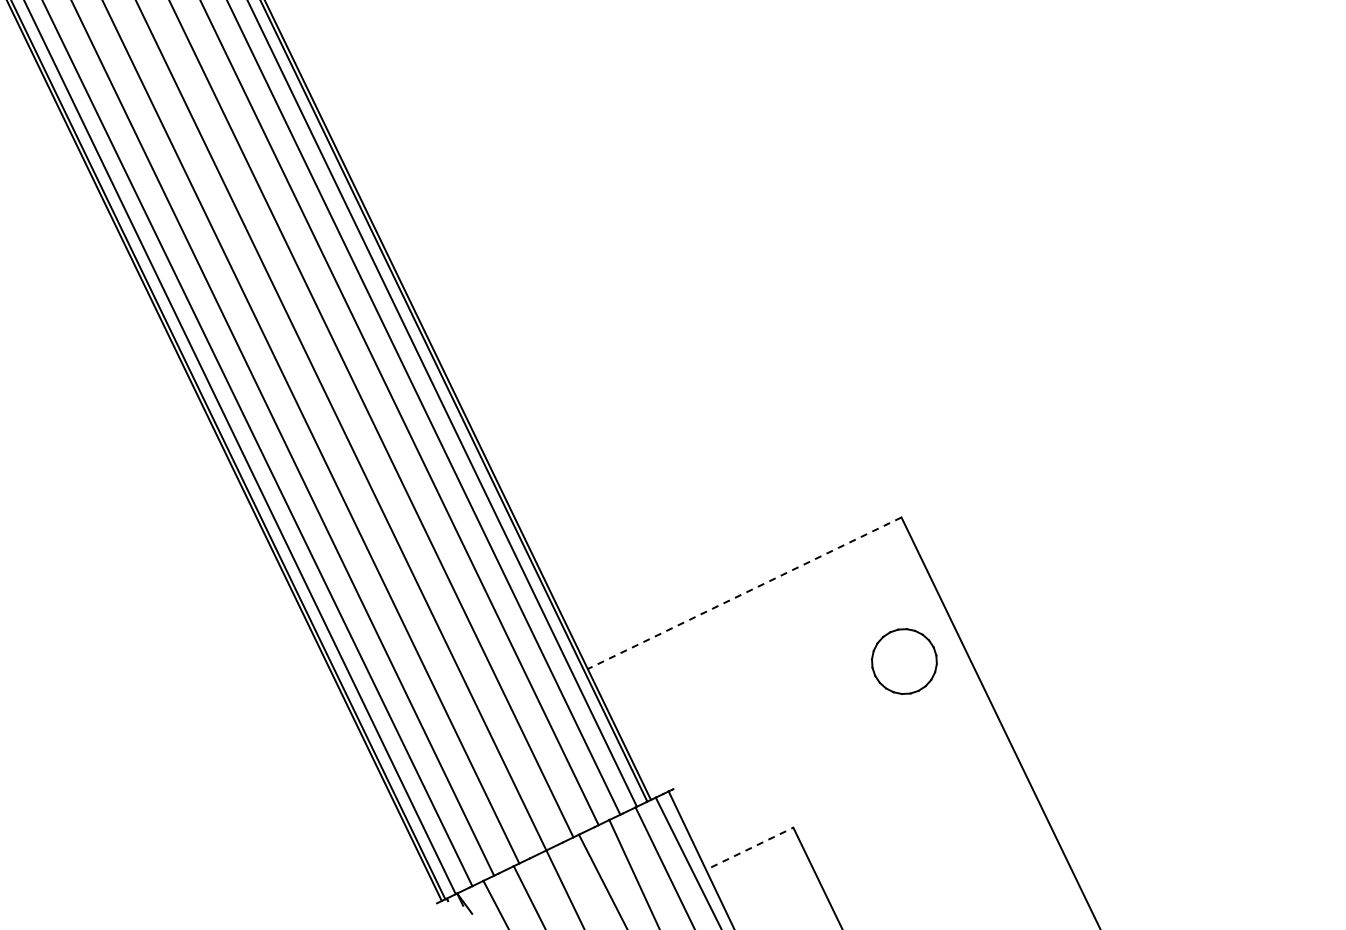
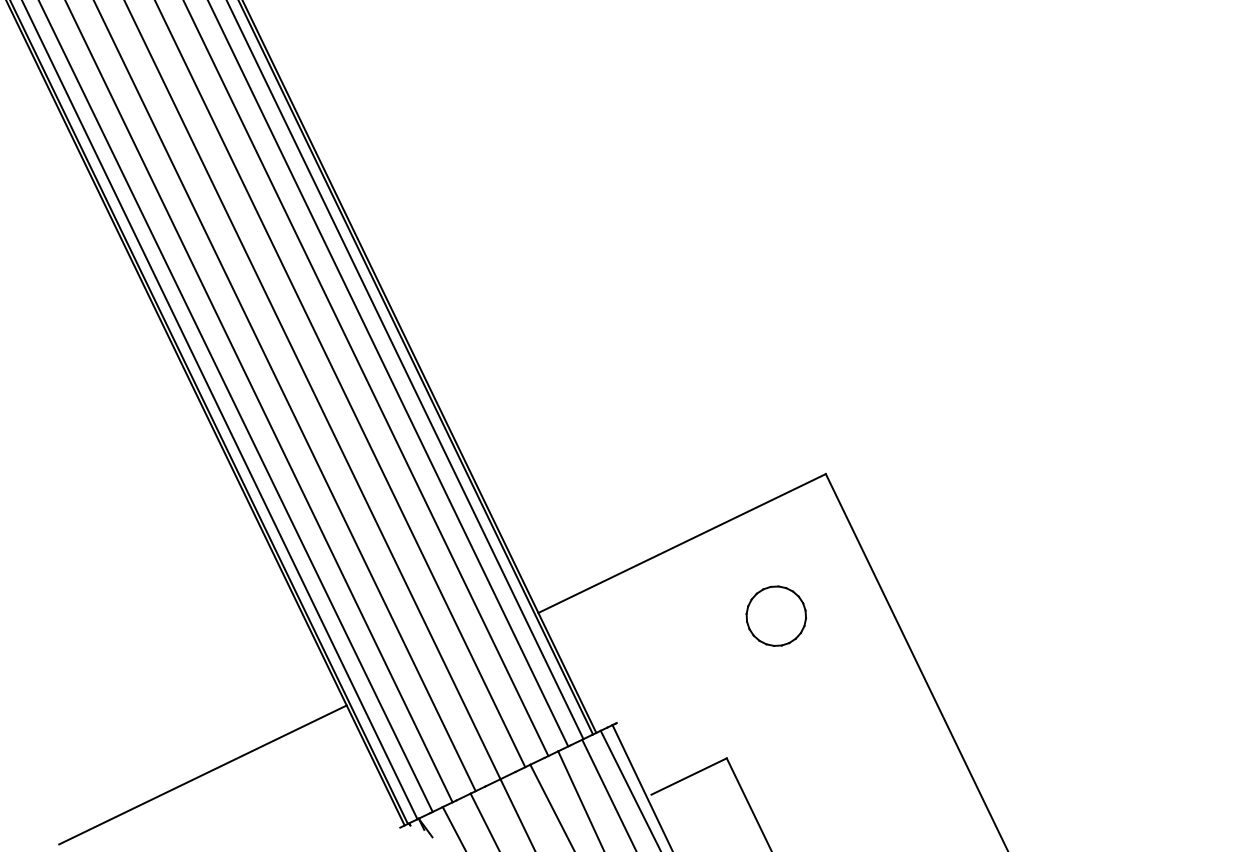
line: (744, 593) -> (682, 543), dashed -> solid
part: (904, 661) -> (776, 616), moved
line: (221, 845) -> (202, 774), added
line: (752, 847) -> (689, 776), dashed -> solid

